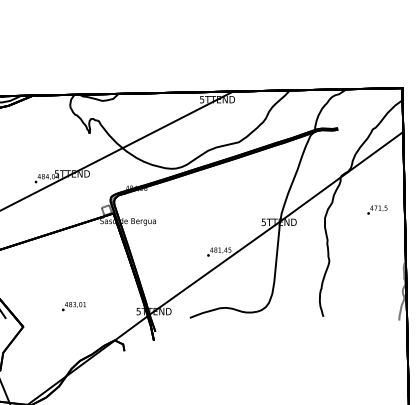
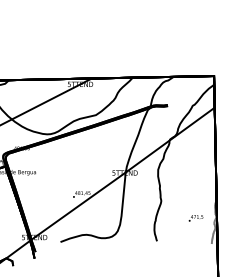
text: (377, 209) -> (196, 217), moved

